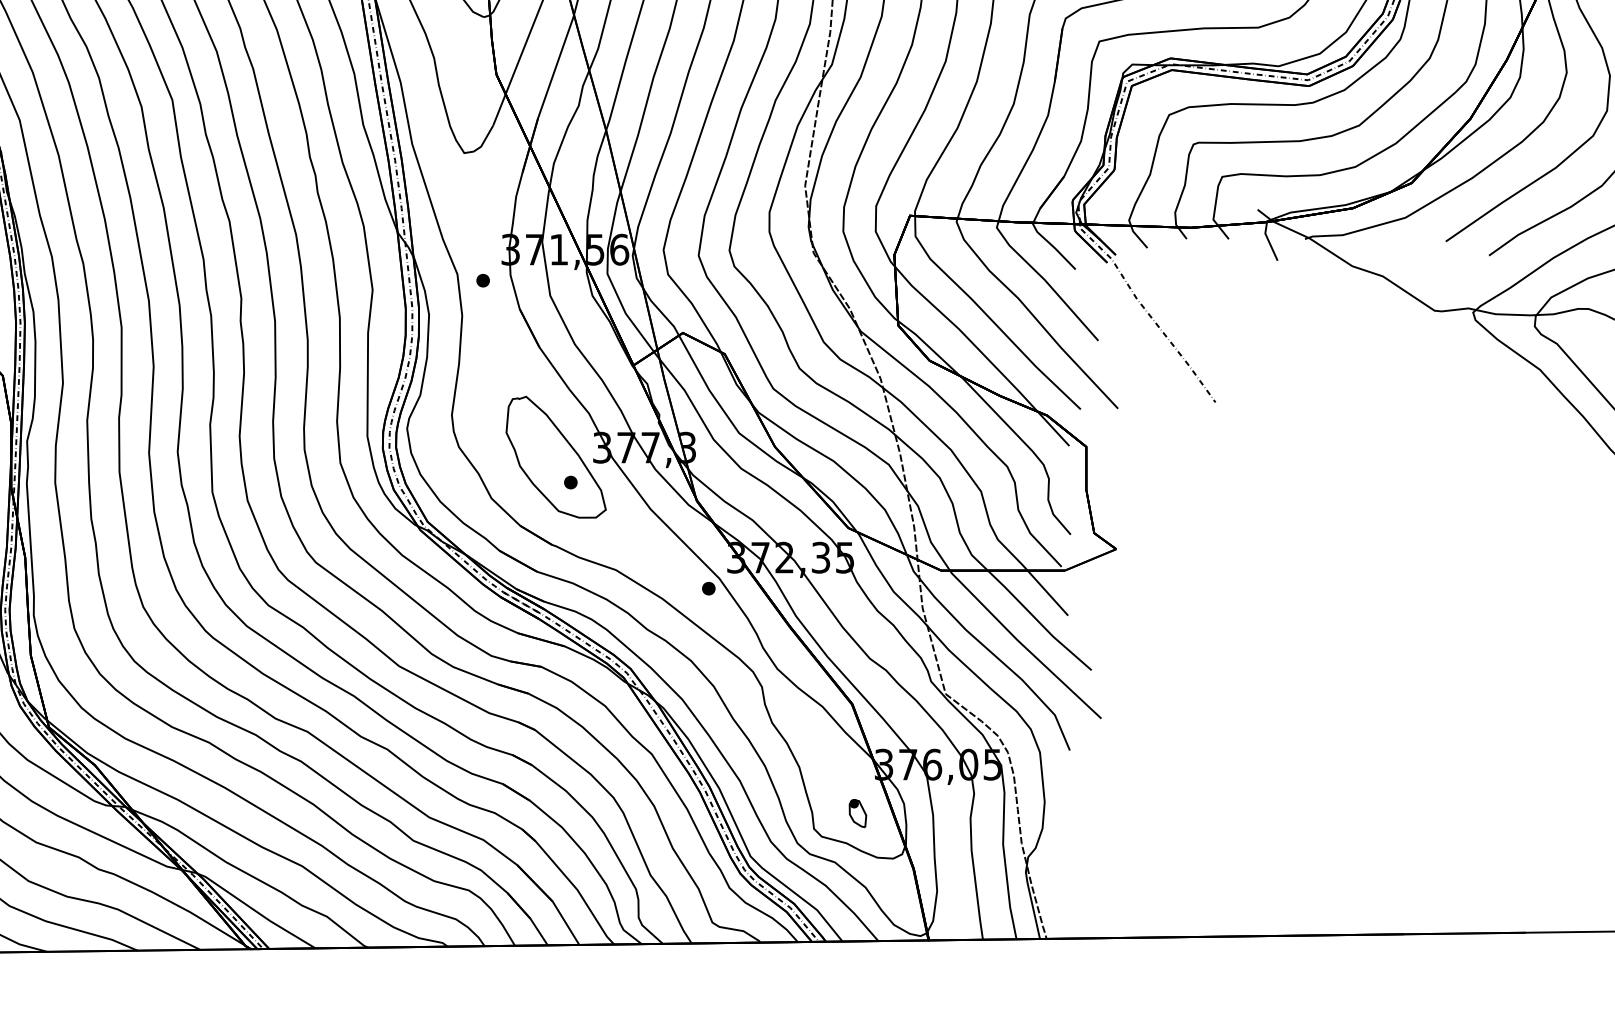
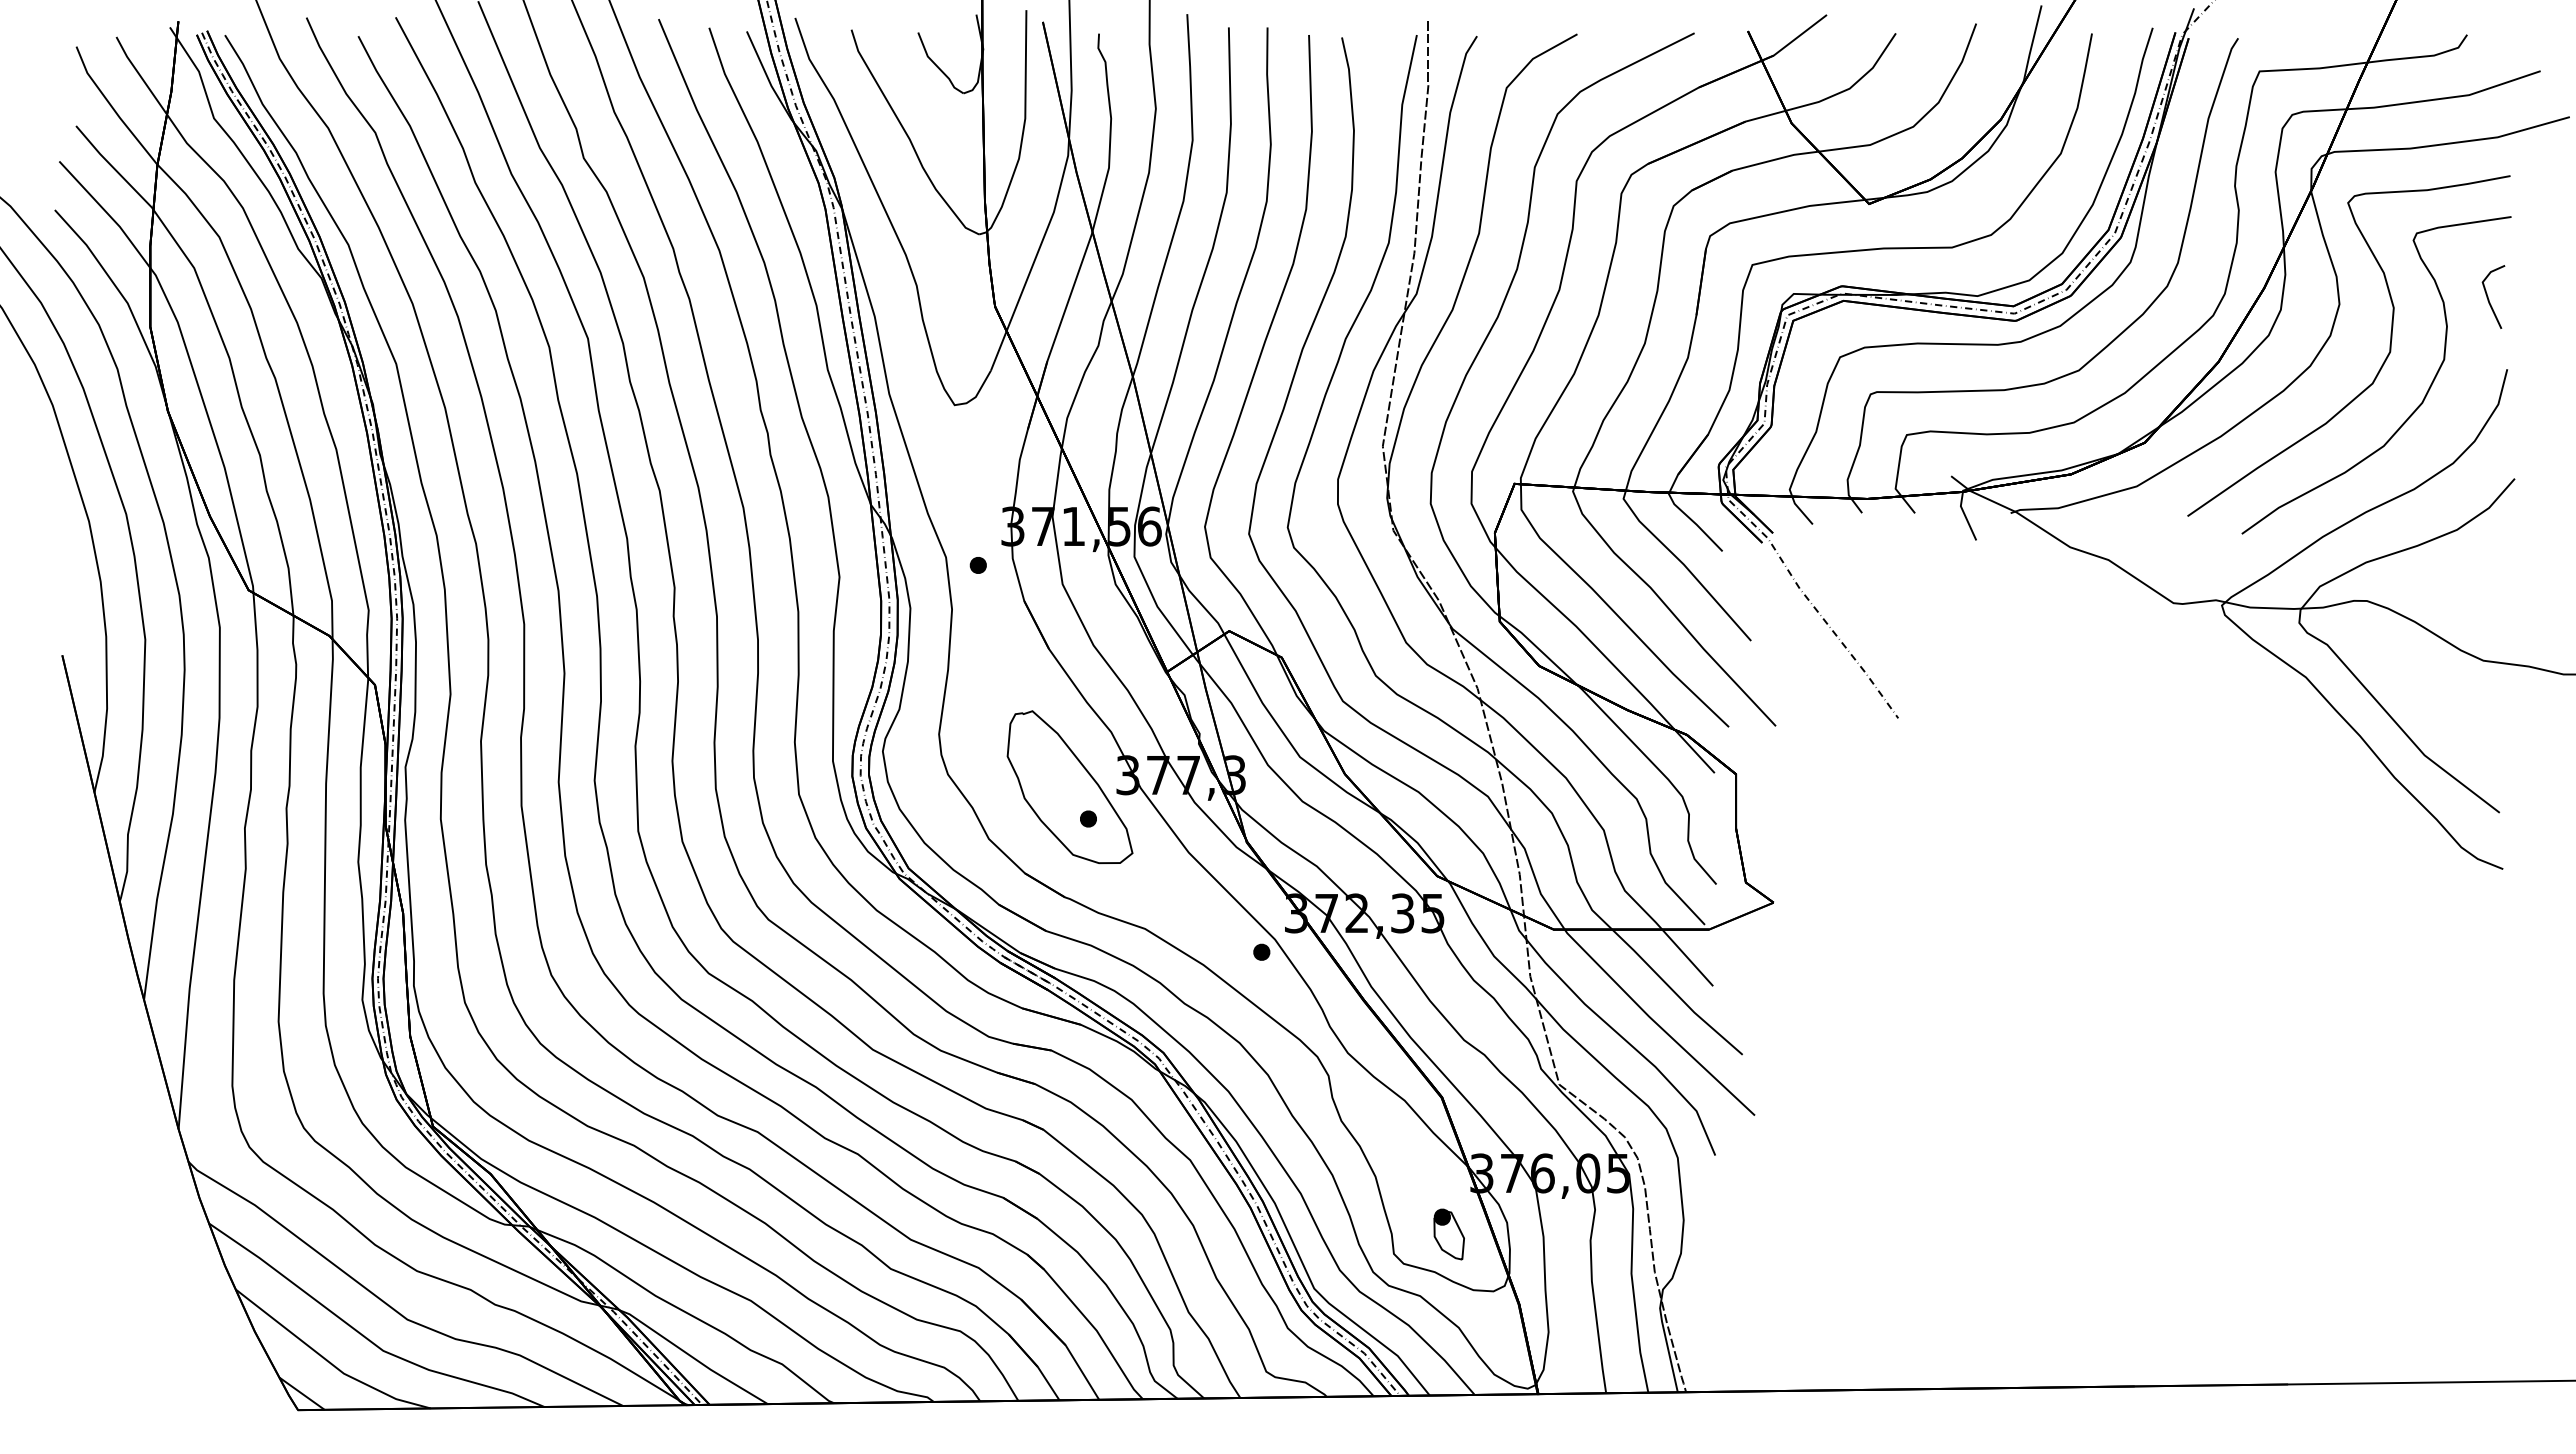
part: (857, 813) -> (1448, 1234), size x1.43

